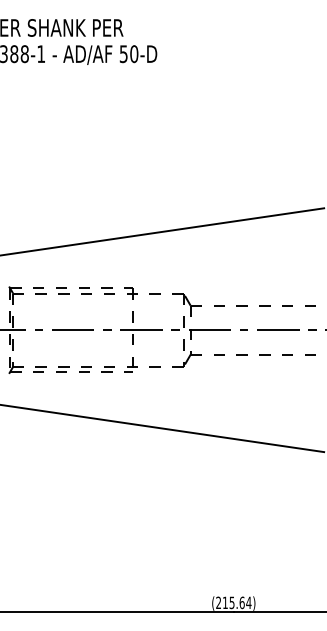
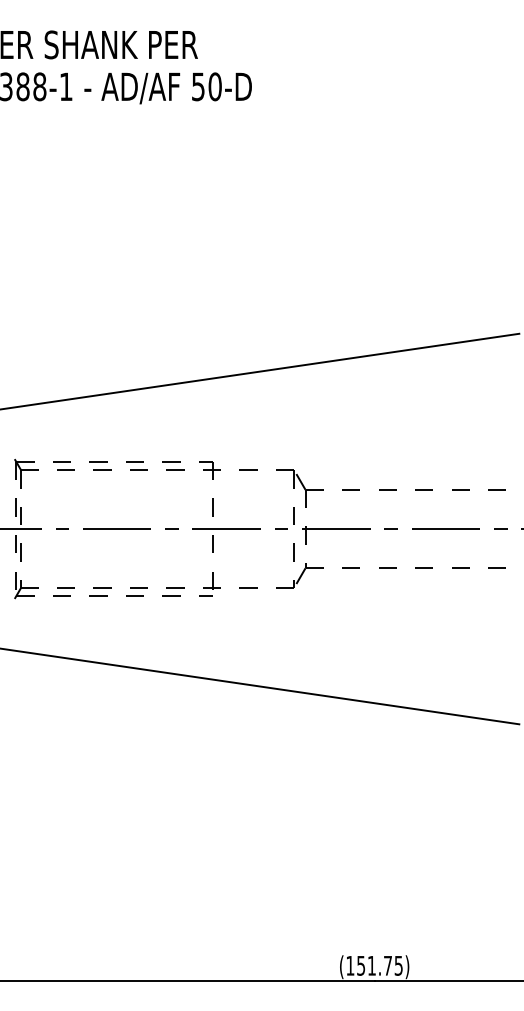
text: (233, 602) -> (374, 965), (215.64) -> (151.75)

